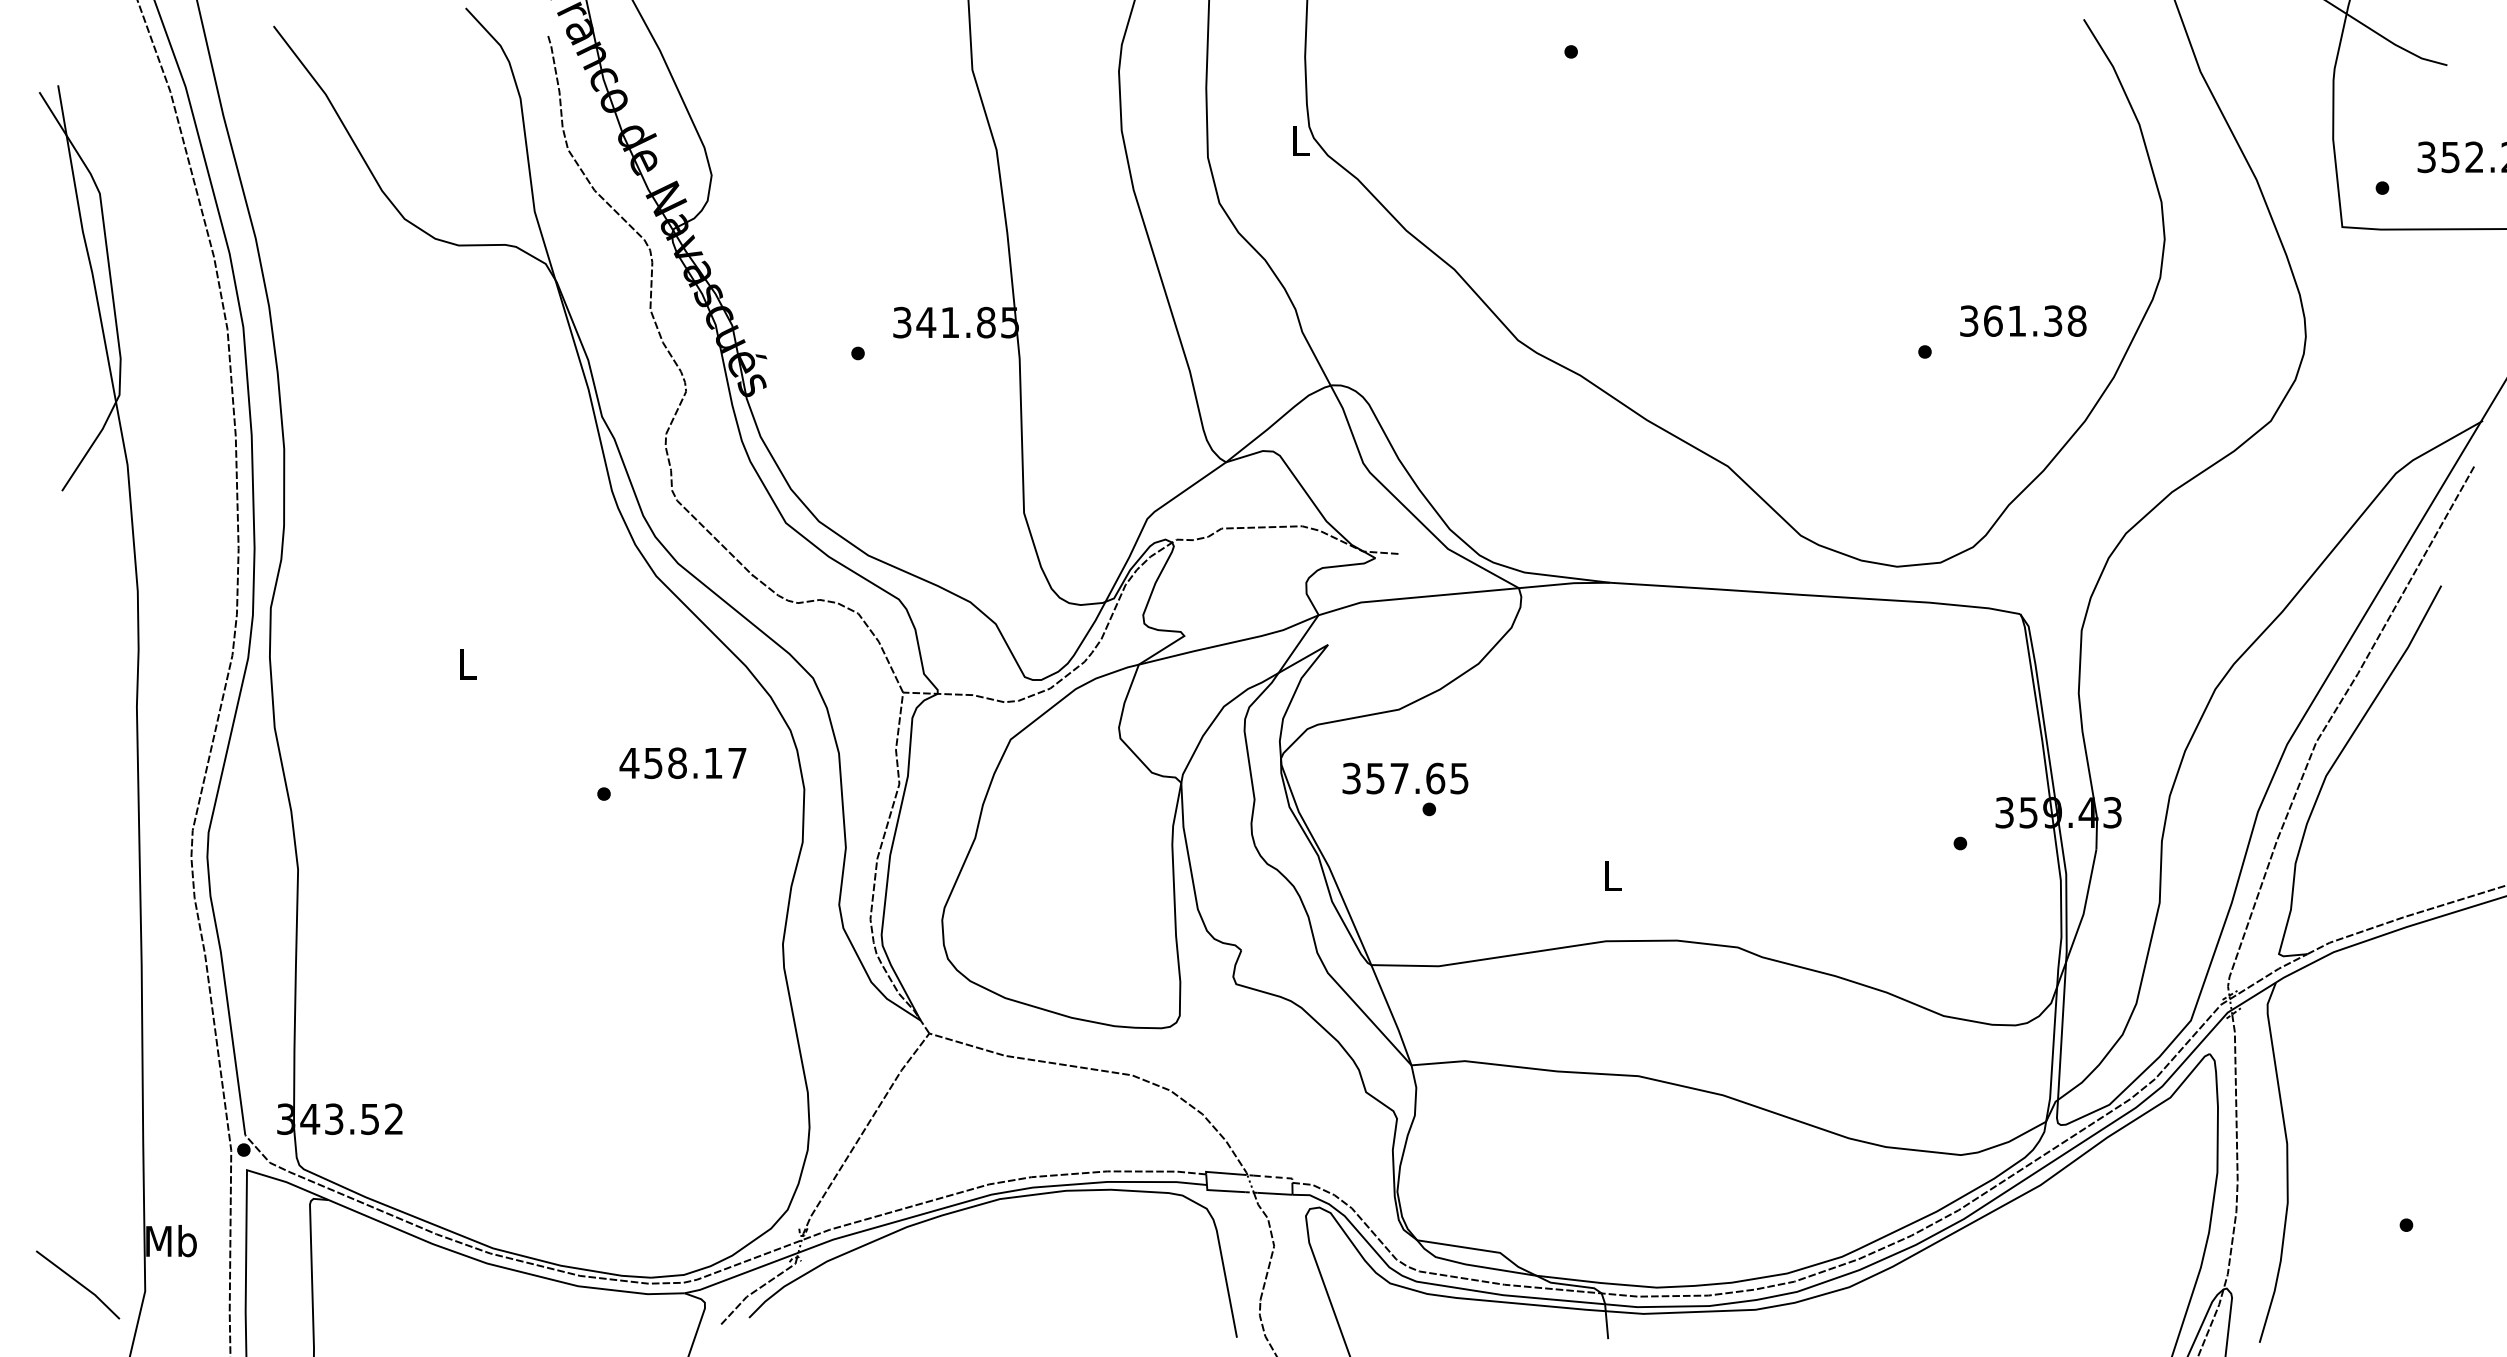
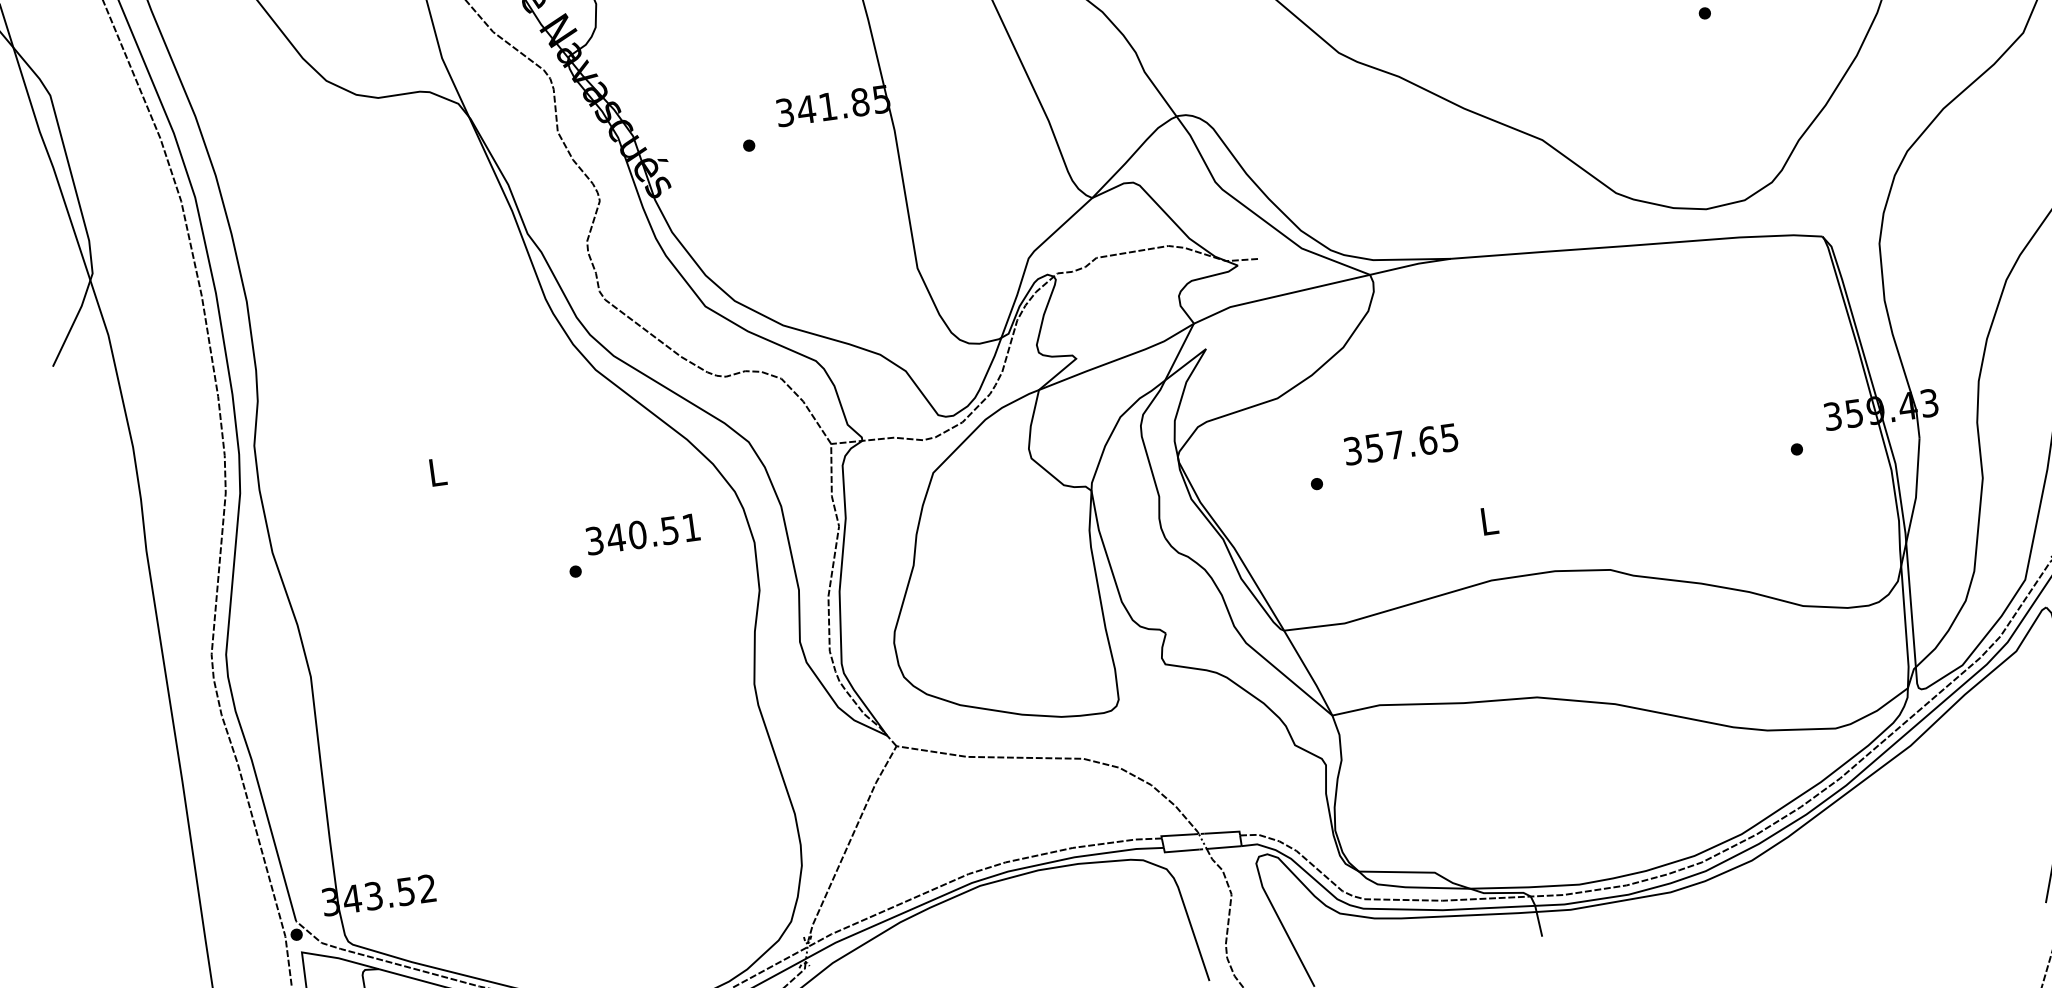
text: (682, 763) -> (642, 534), 458.17 -> 340.51
text: (1405, 778) -> (1401, 444), moved
line: (1276, 1177) -> (1225, 832), dashed -> solid

